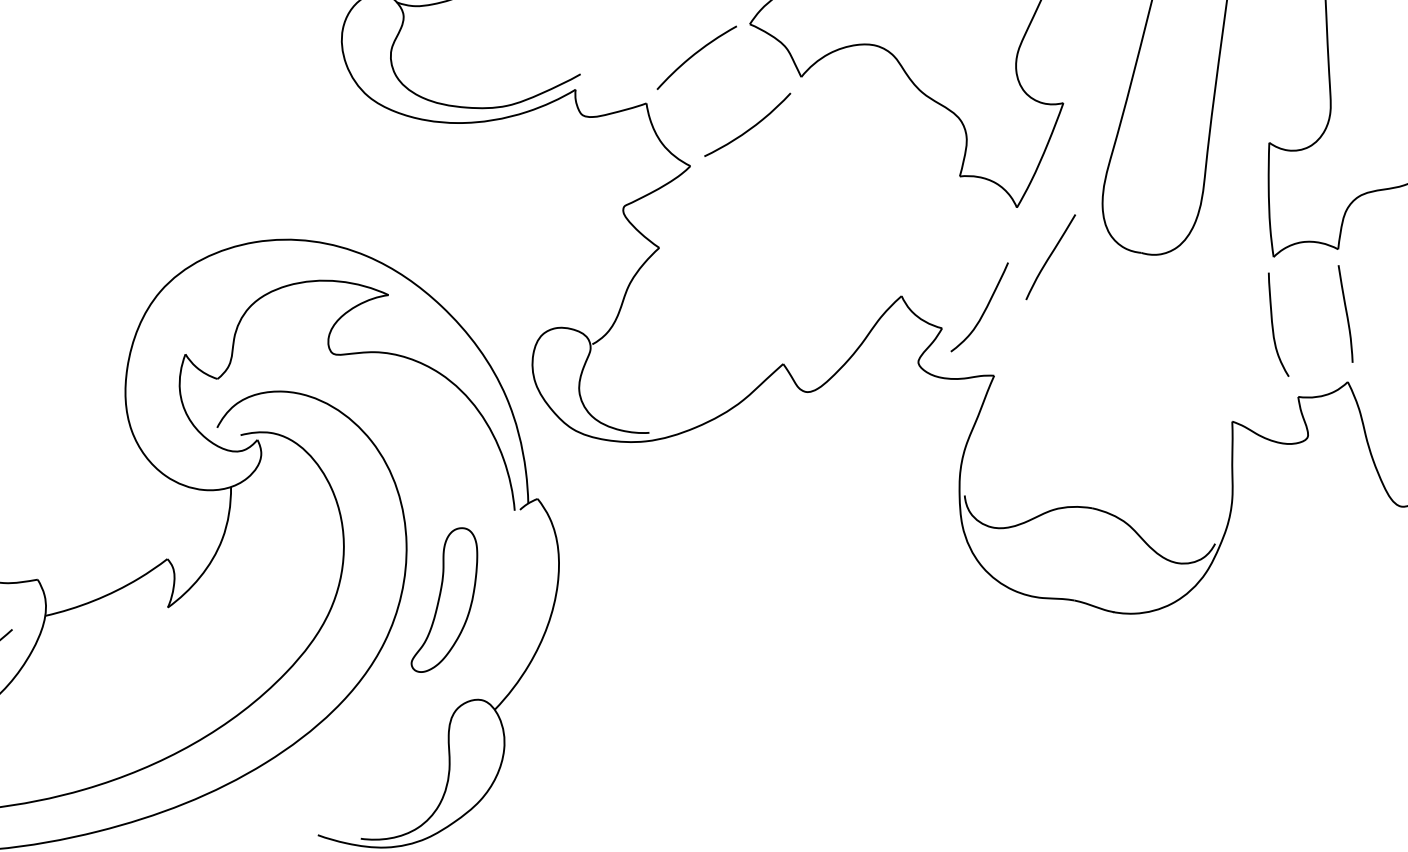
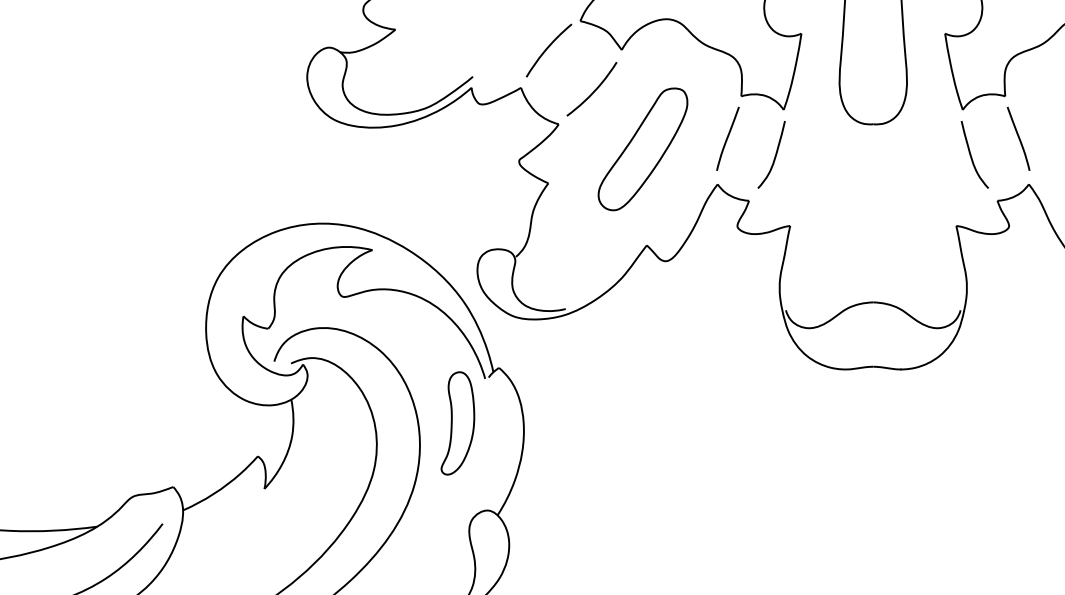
part: (803, 225) -> (642, 149), added
curve: (1050, 256) -> (727, 138), moved
curve: (983, 310) -> (774, 156), moved
part: (447, 601) -> (457, 423), moved

